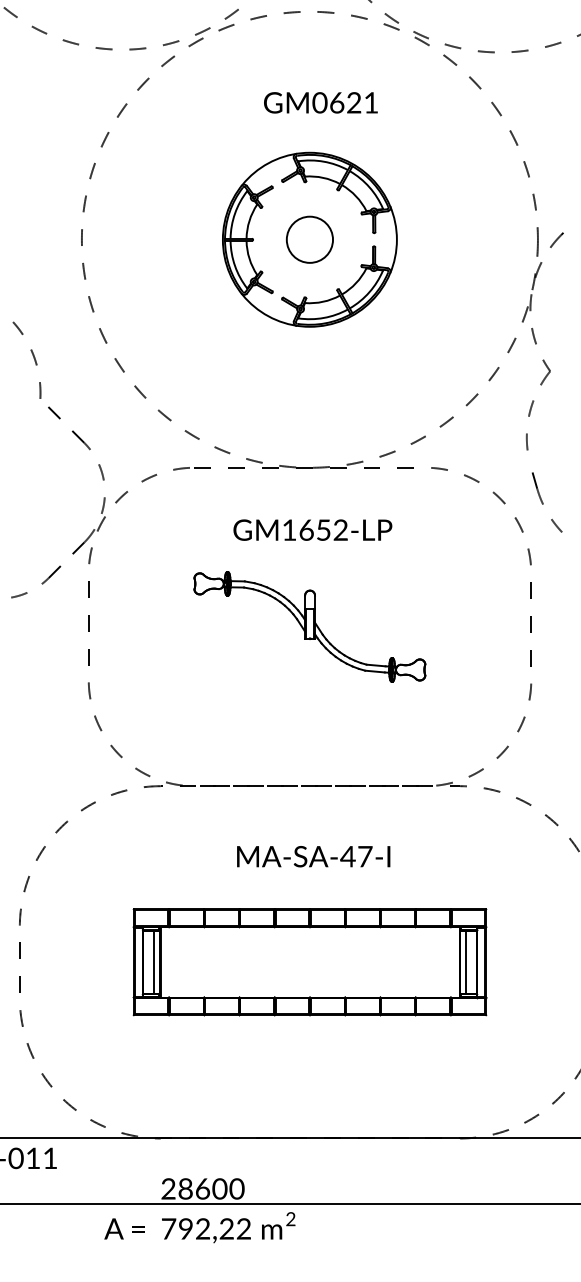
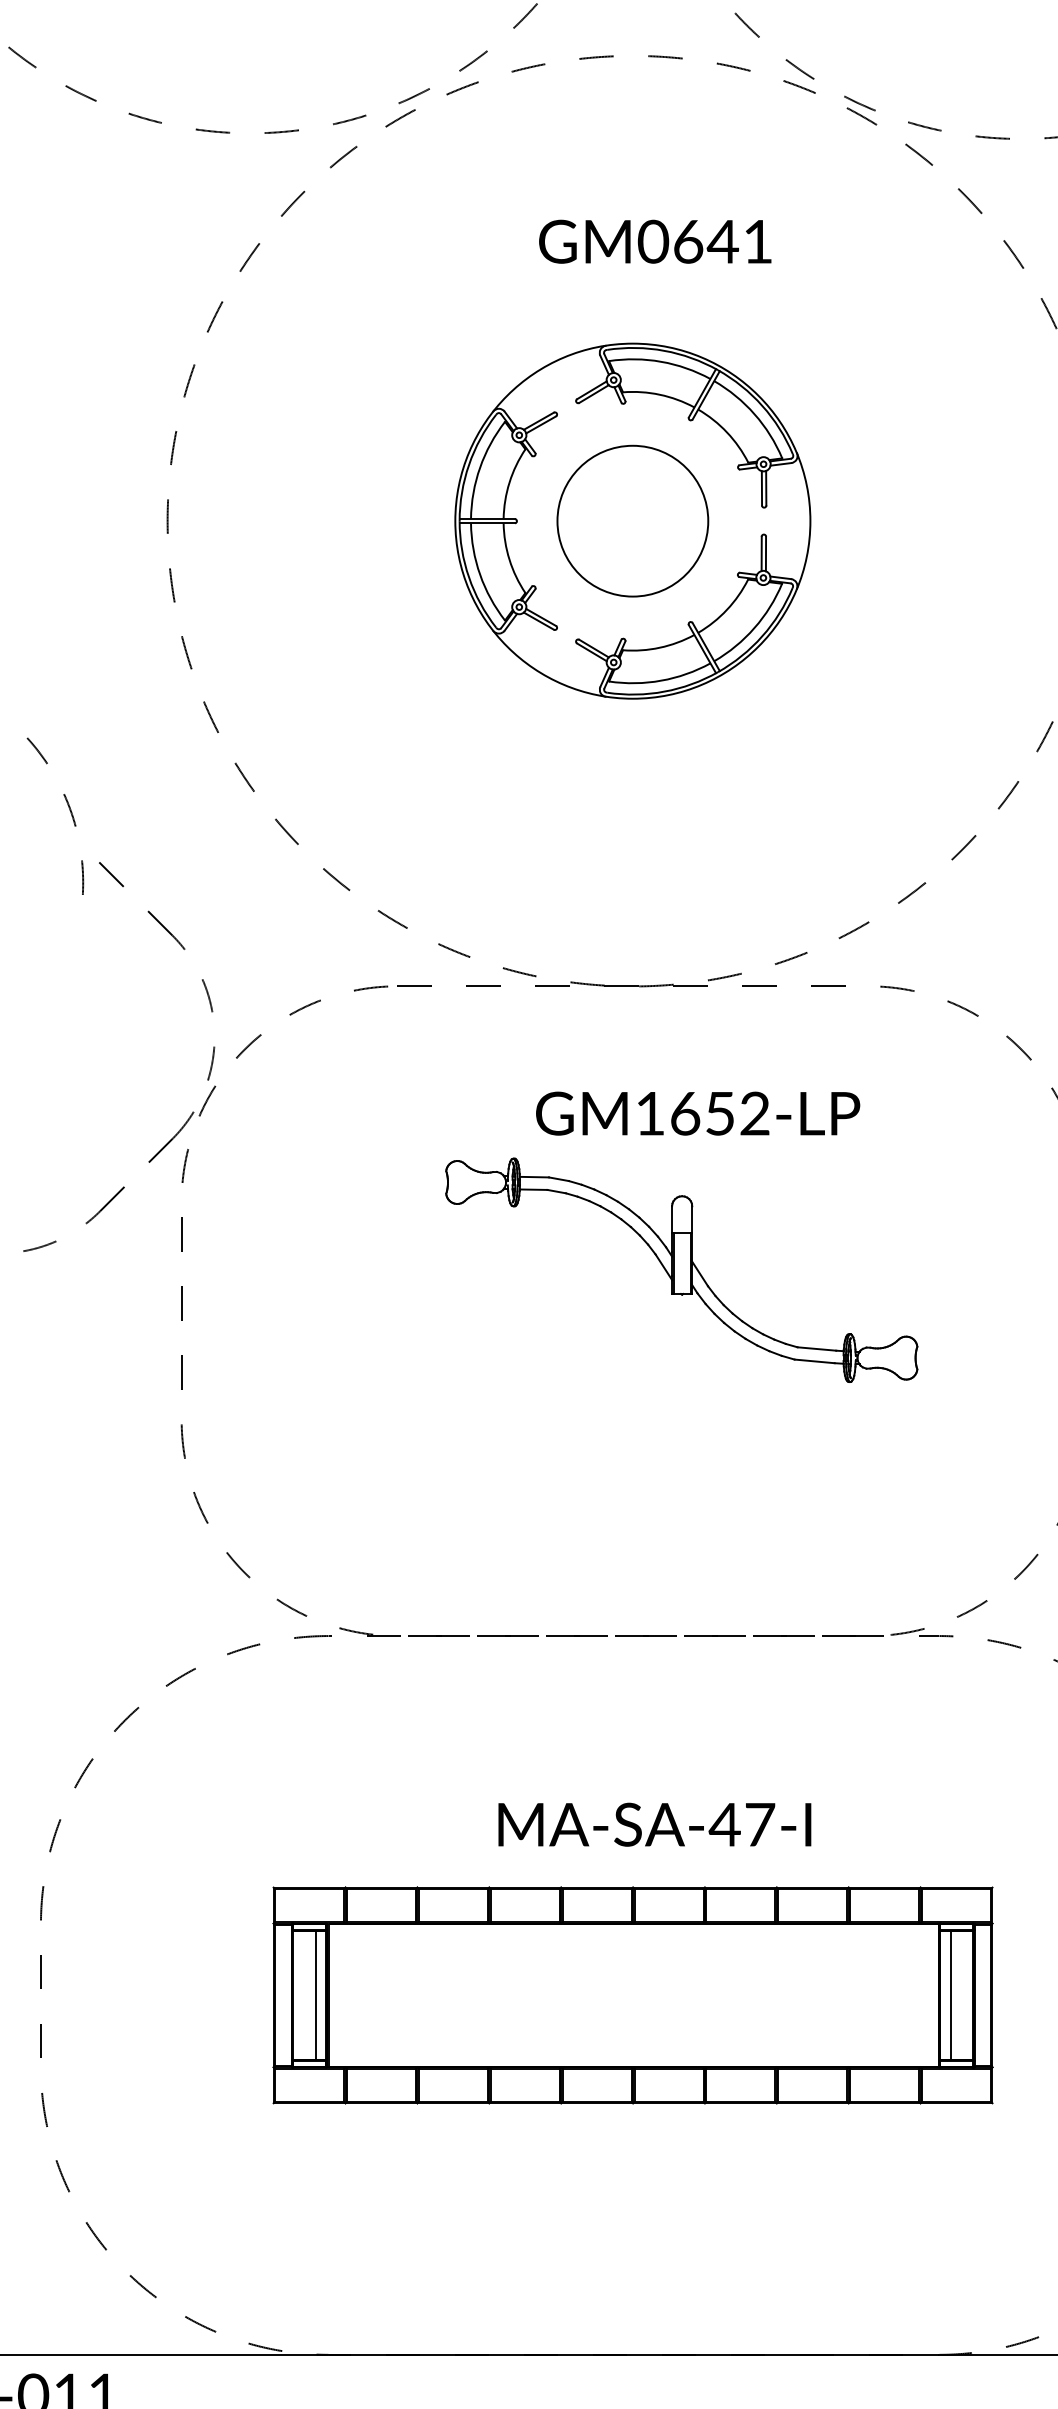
text: (353, 102) -> (721, 241), GM0621 -> GM0641
circle: (309, 239) -> (632, 520), size x1.6
arc: (33, 358) -> (68, 812), moved
text: (312, 529) -> (697, 1112), moved
part: (309, 626) -> (680, 1269), moved
text: (313, 856) -> (654, 1824), moved

